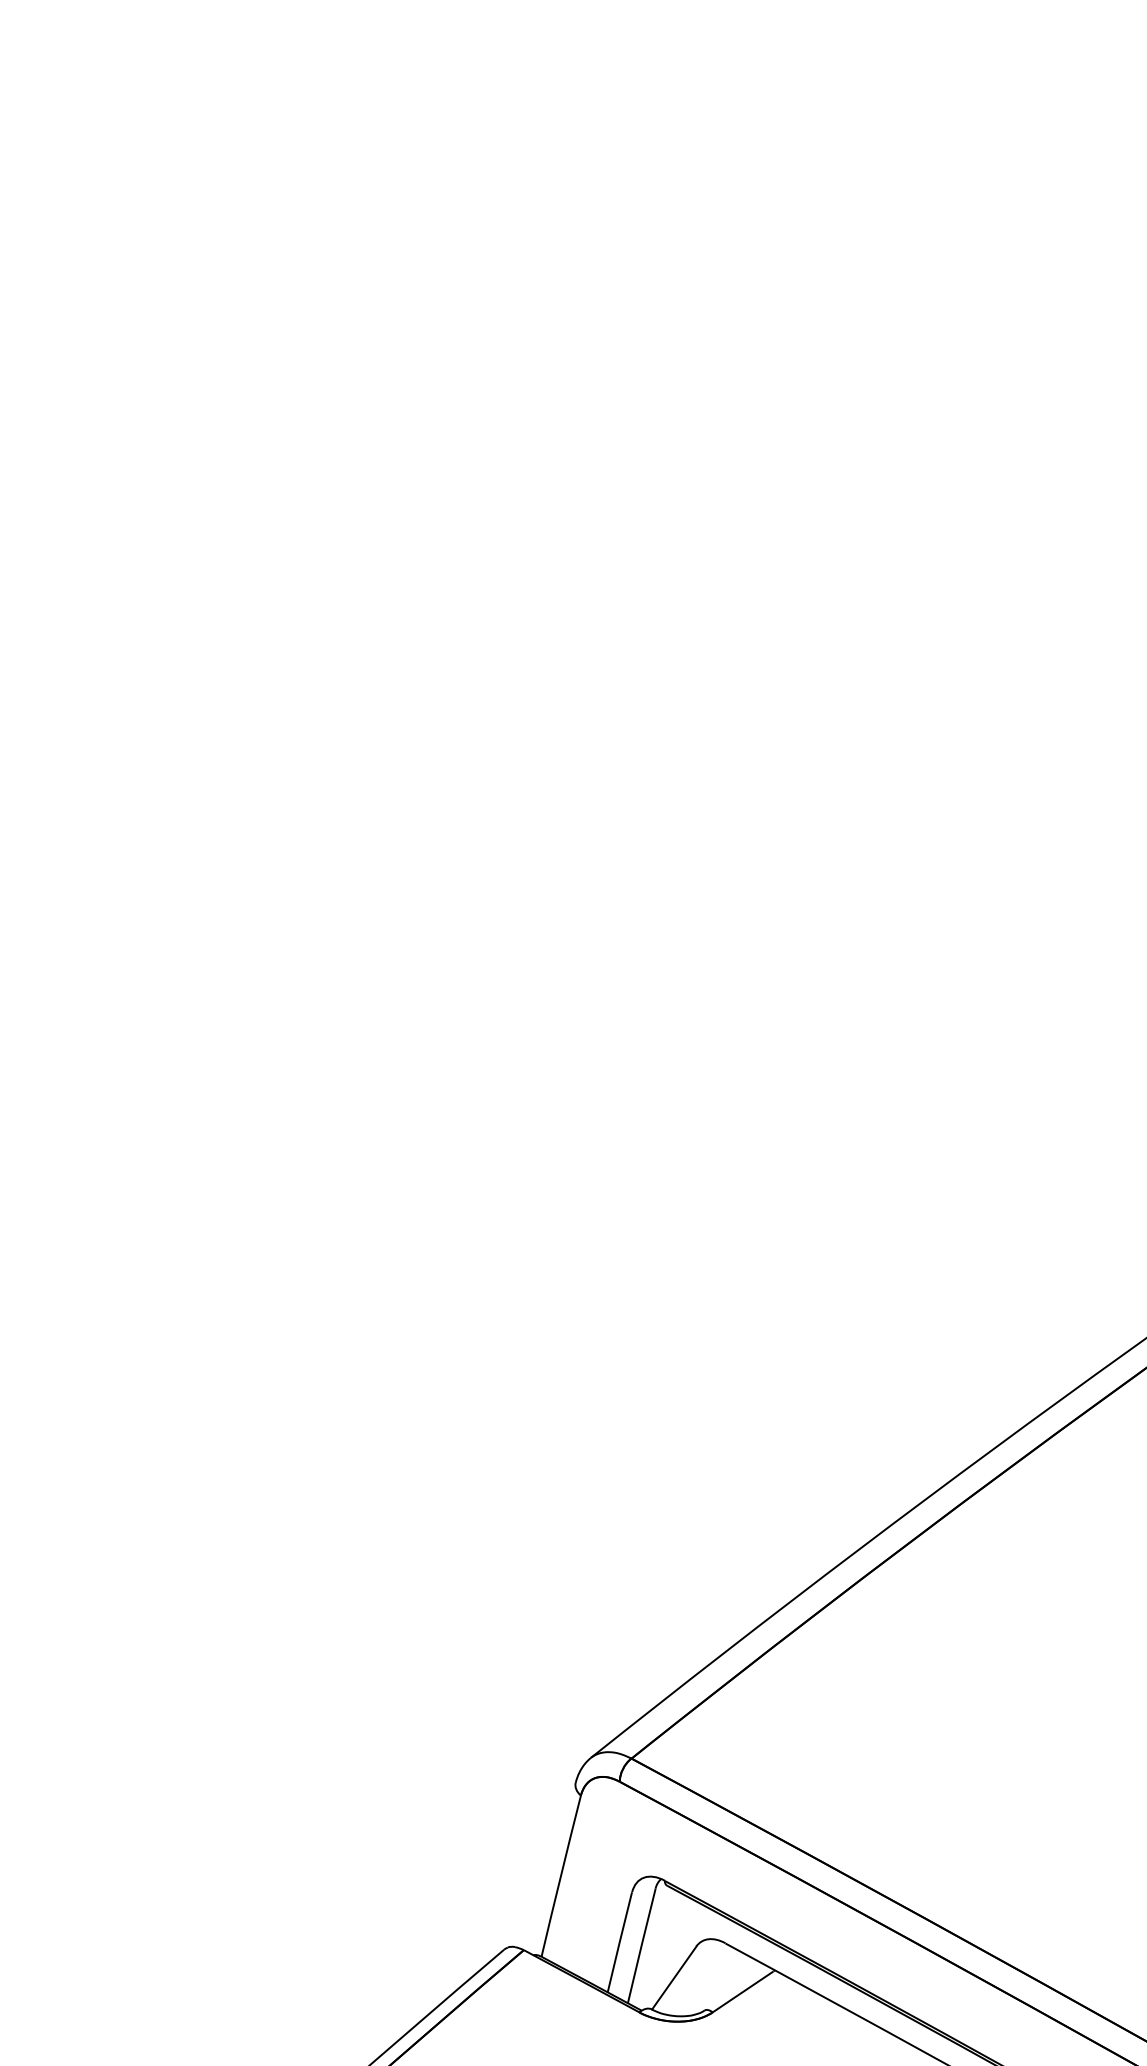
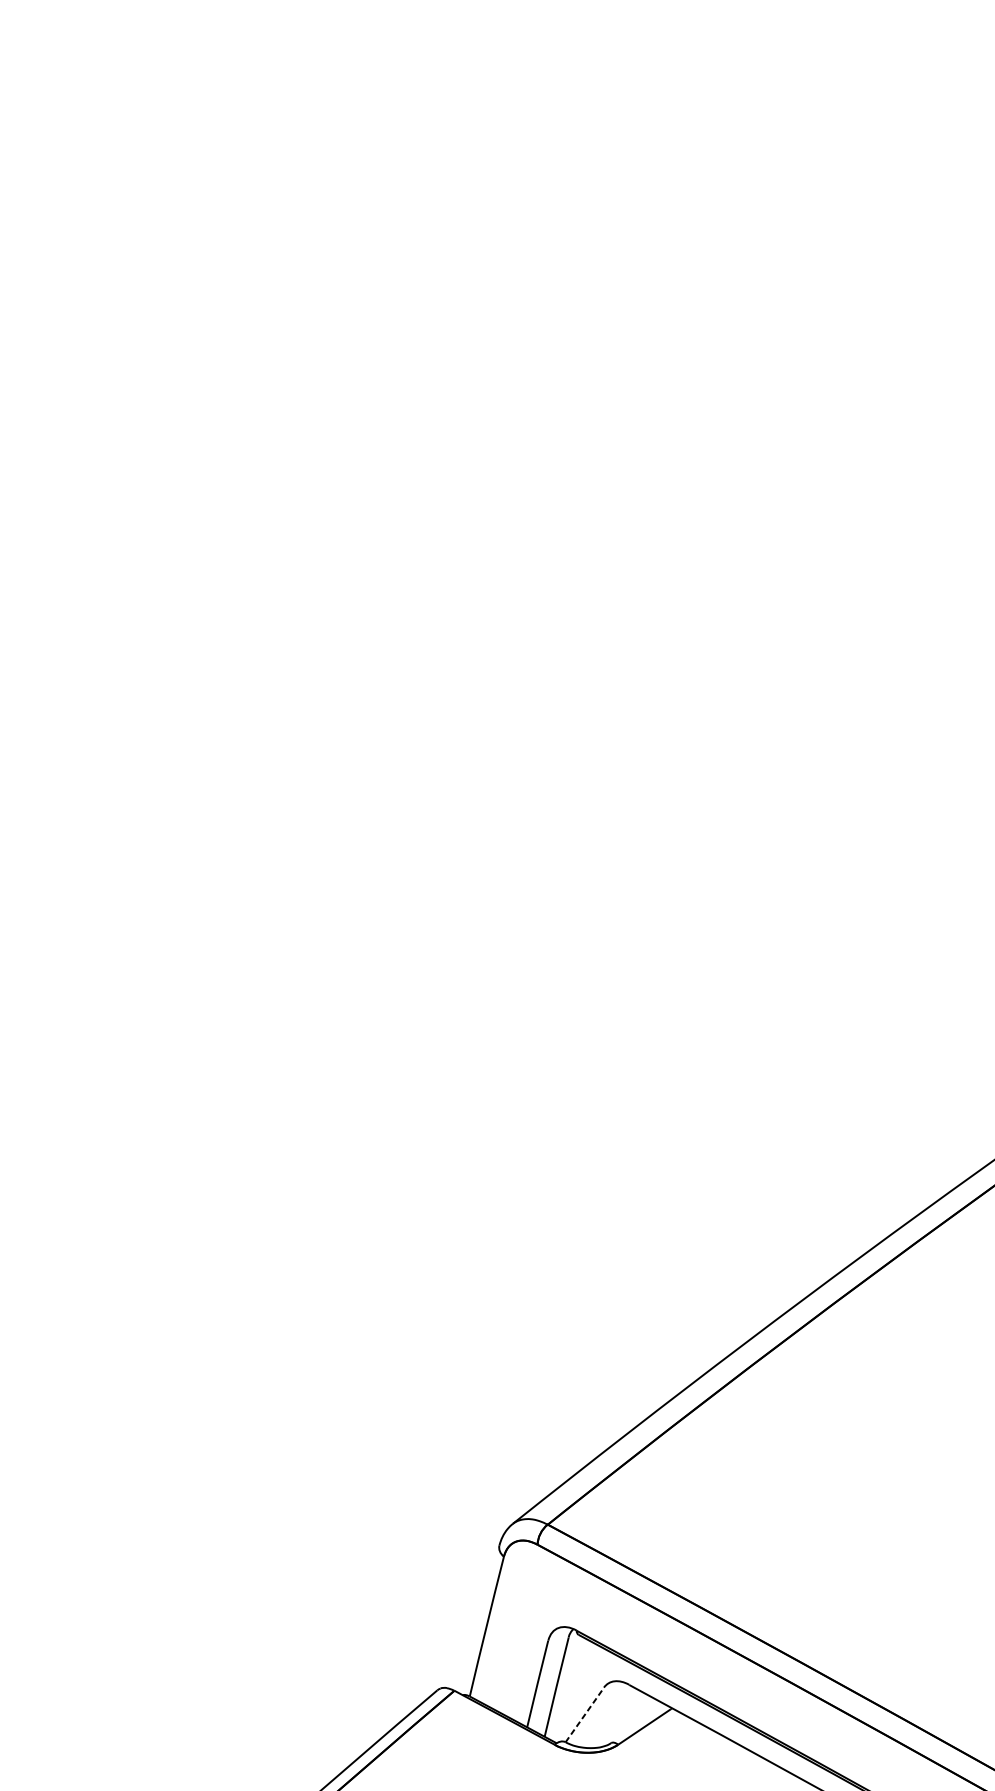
line: (674, 1977) -> (585, 1714), solid -> dashed

